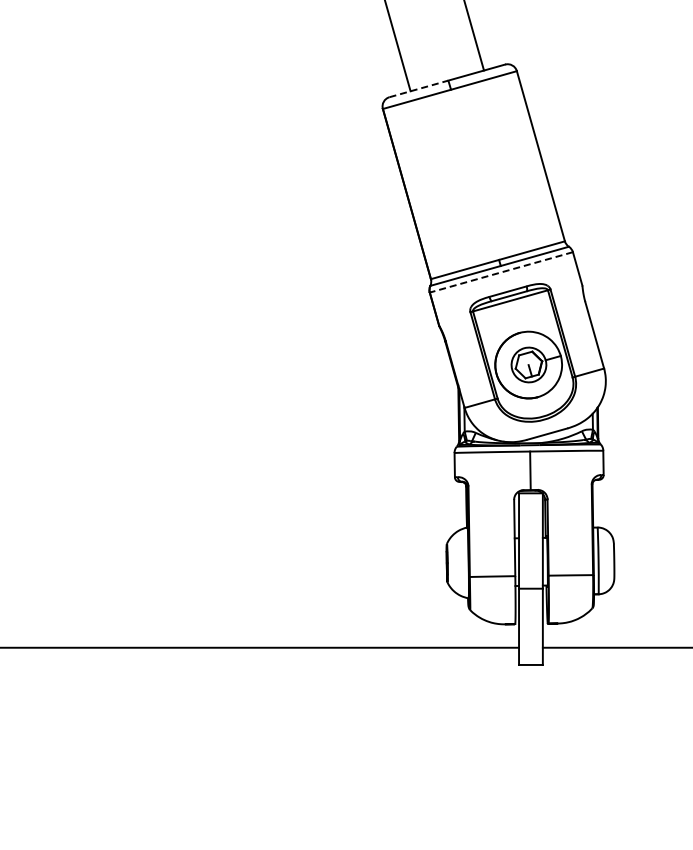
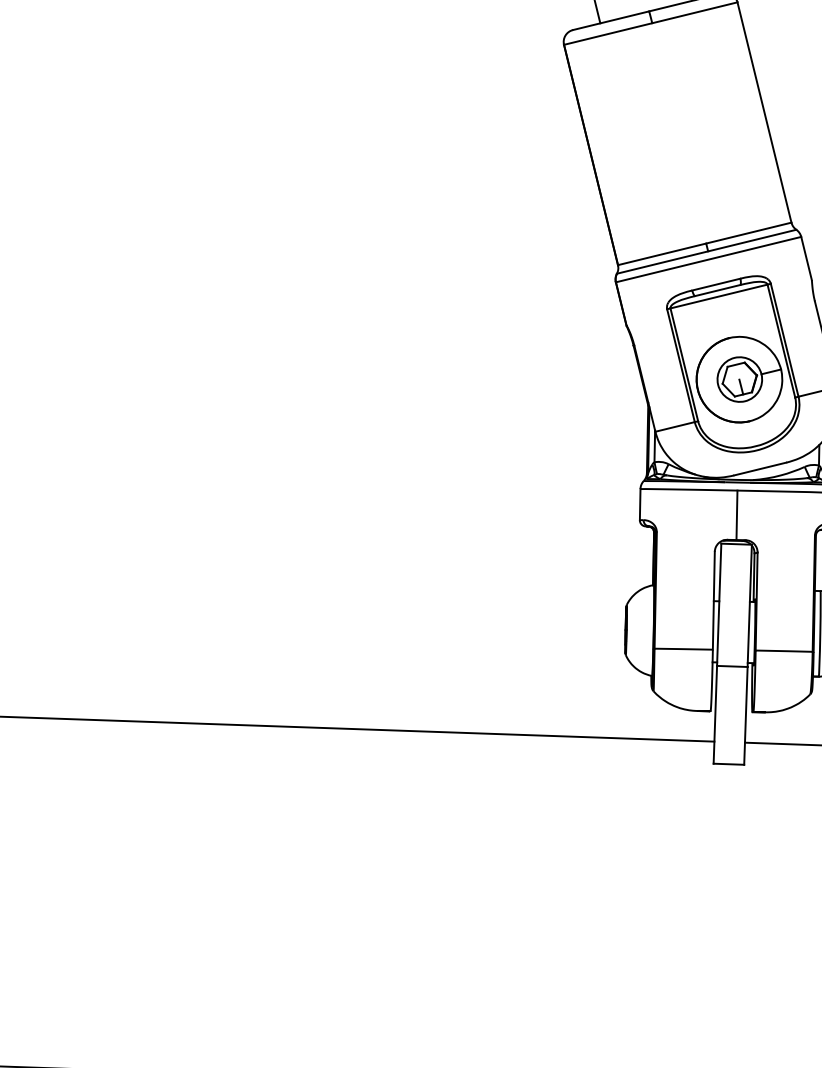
line: (418, 88) -> (610, 20), dashed -> solid
line: (500, 272) -> (707, 259), dashed -> solid

